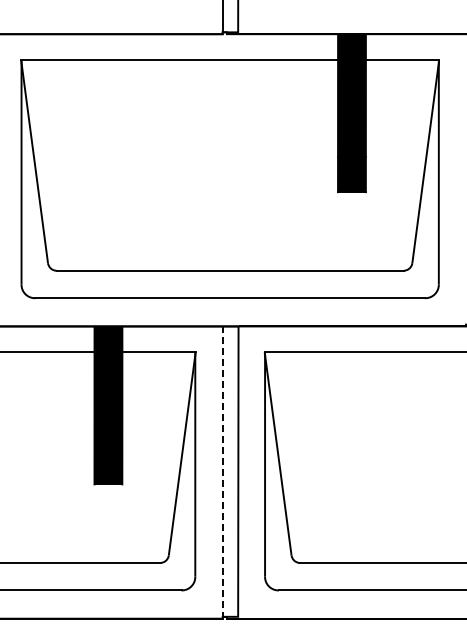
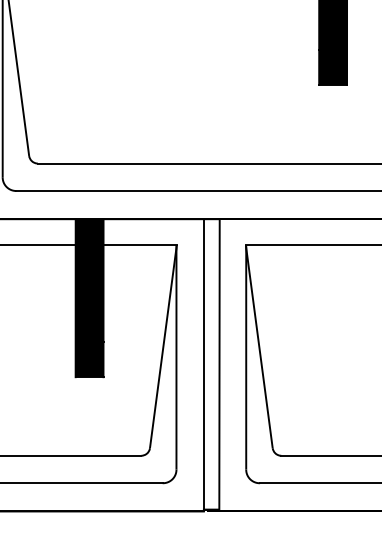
line: (223, 472) -> (204, 365), dashed -> solid

